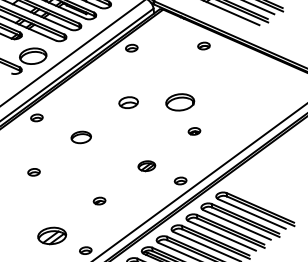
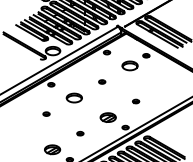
part: (129, 101) -> (102, 81), size x0.62
part: (179, 101) -> (129, 65), moved
part: (79, 136) -> (73, 97), size x1.43
part: (145, 166) -> (107, 117), size x1.67

